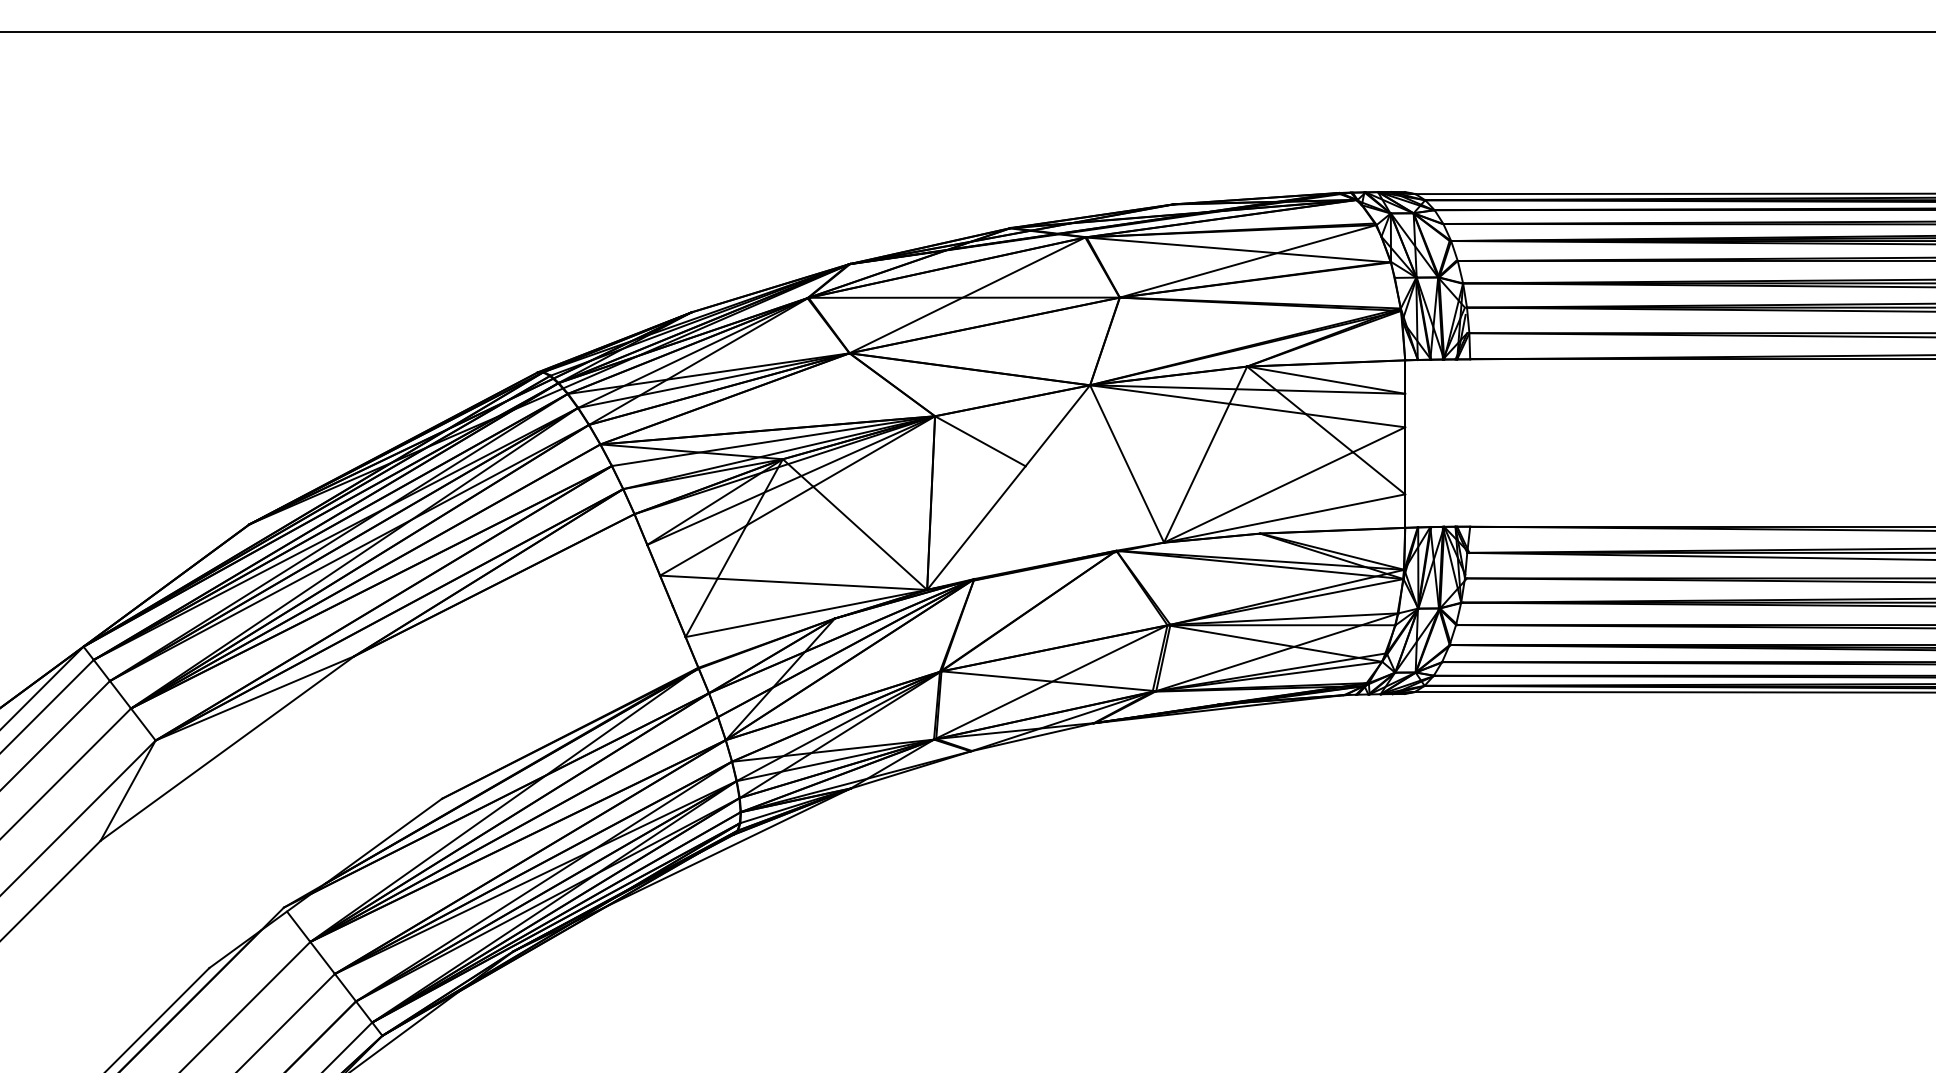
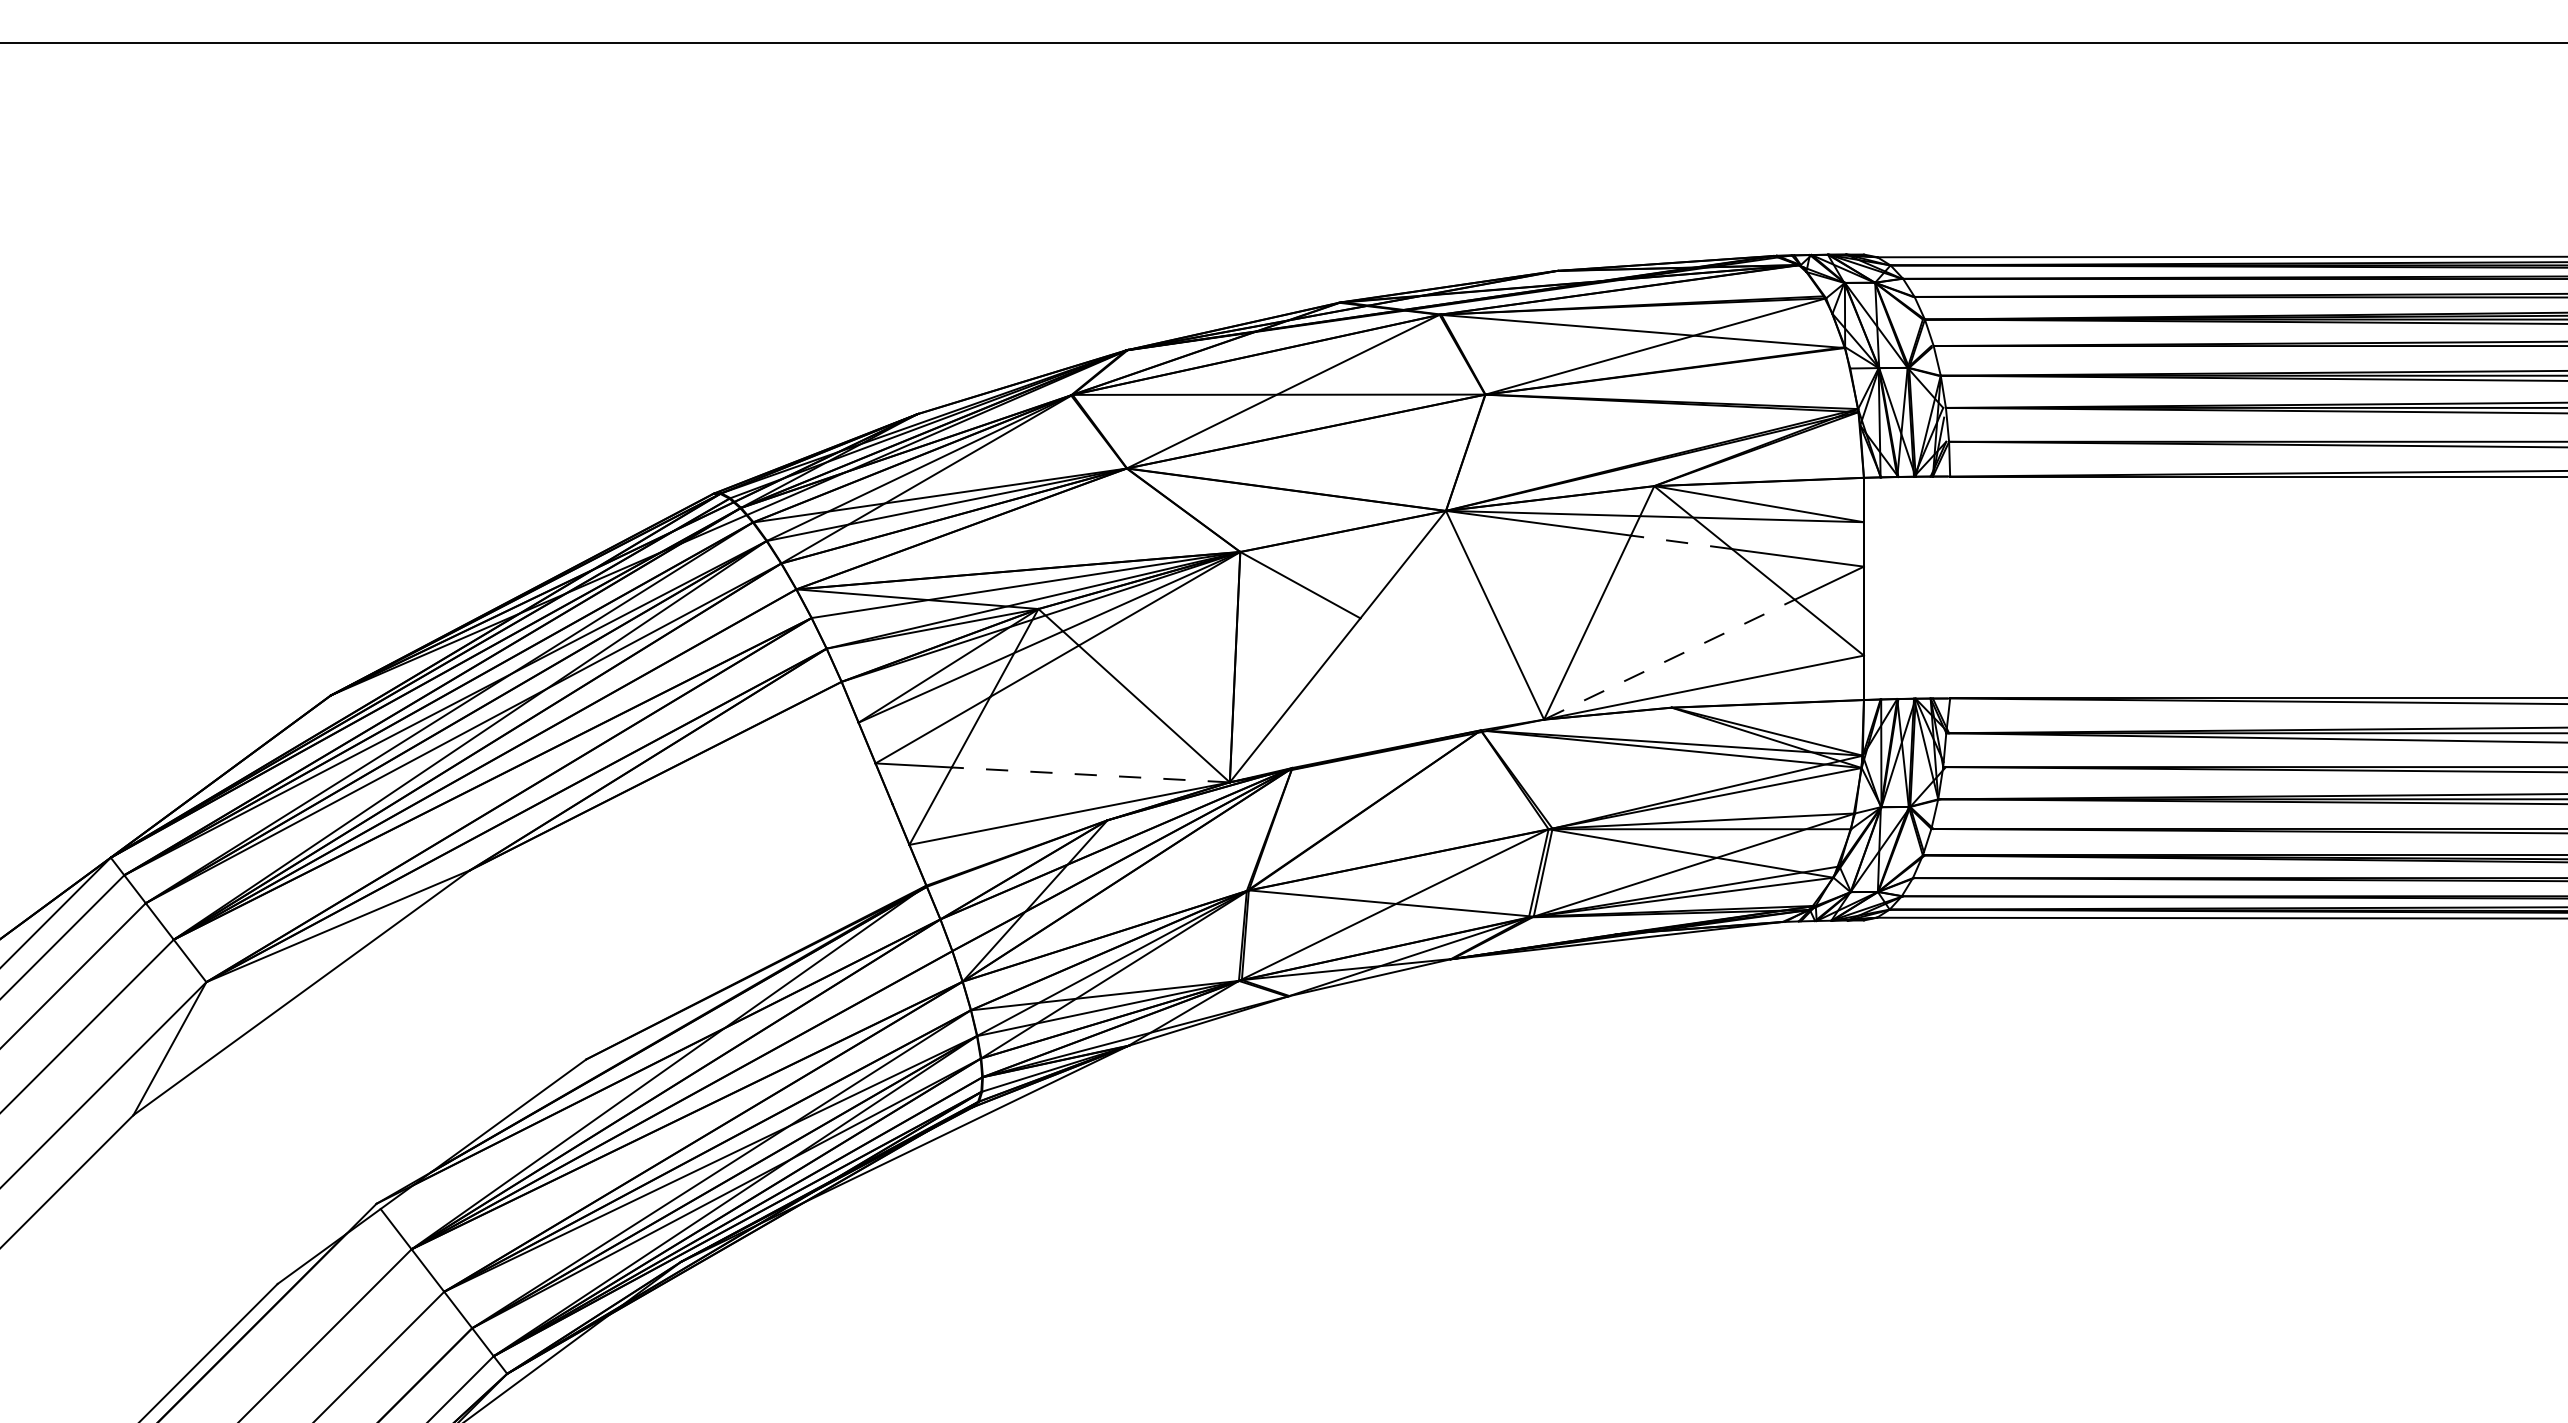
line: (1267, 408) -> (1681, 541), solid -> dashed
line: (1258, 497) -> (1669, 659), solid -> dashed
line: (822, 584) -> (1090, 775), solid -> dashed

